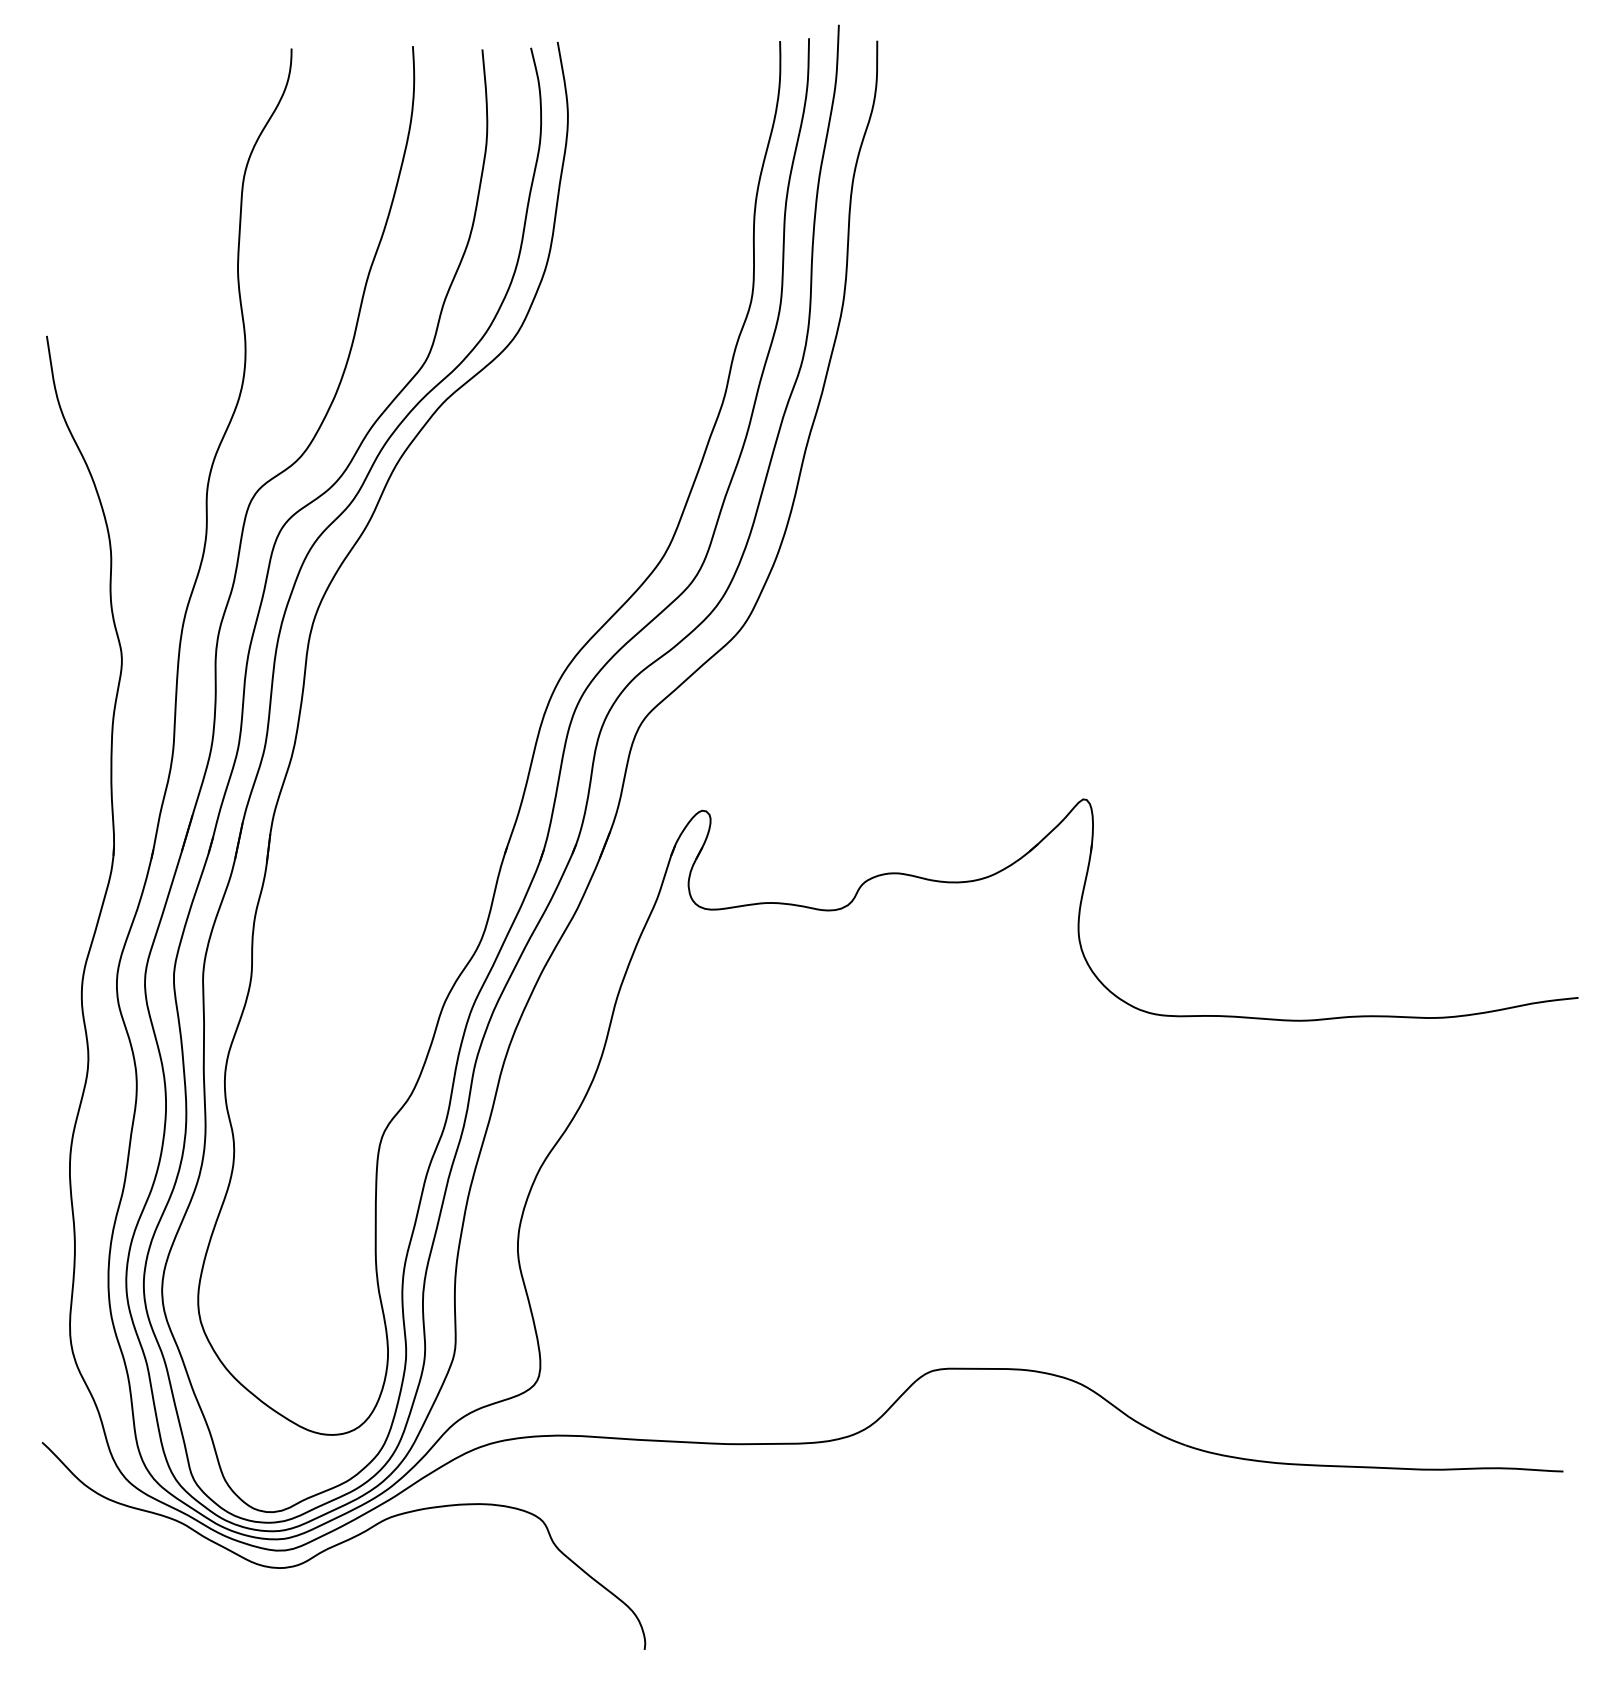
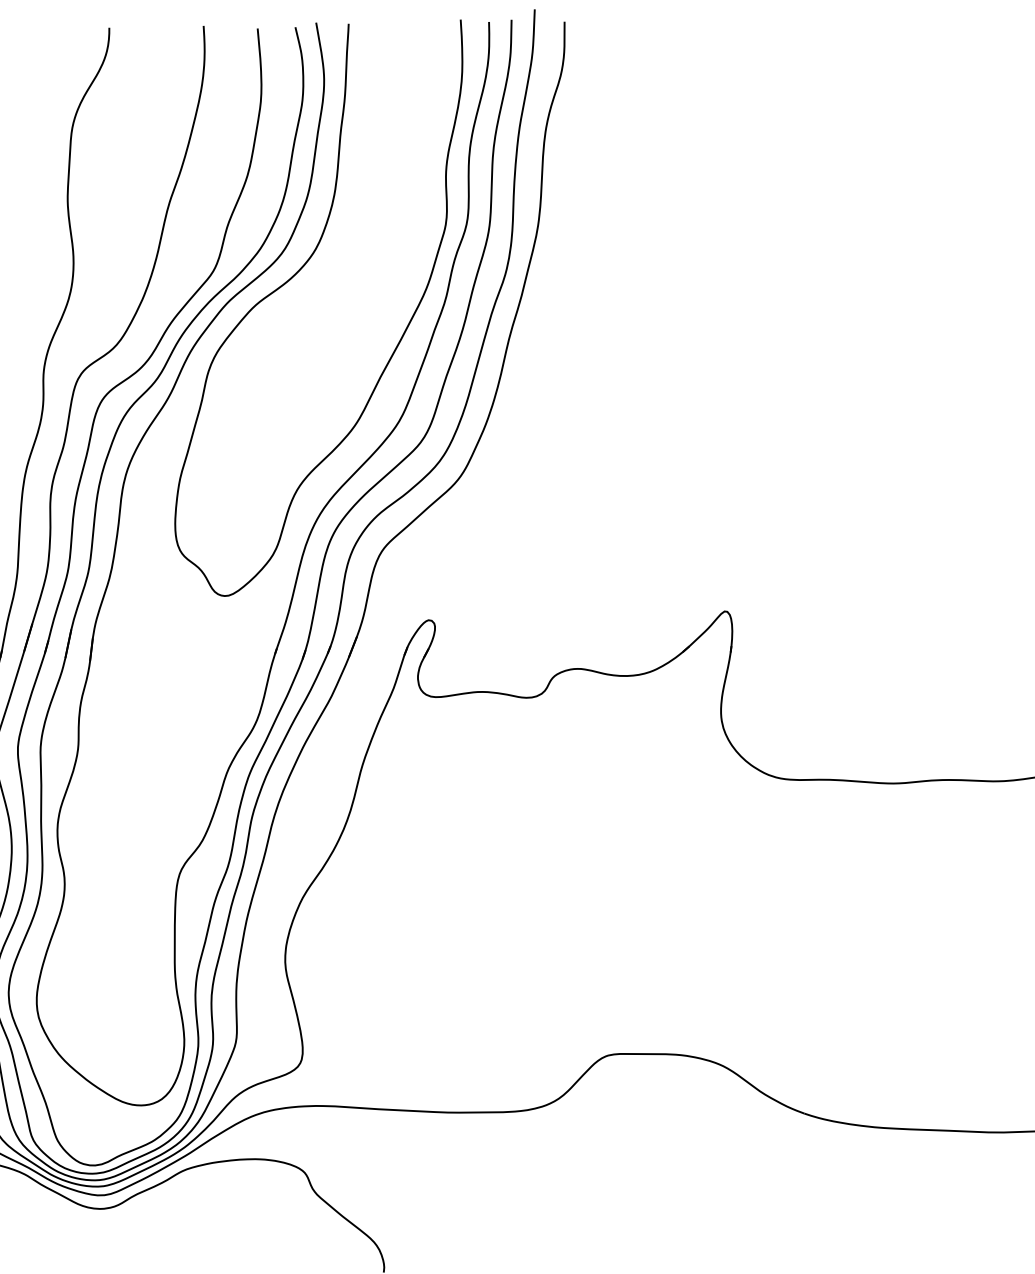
curve: (525, 372) -> (291, 279), added

